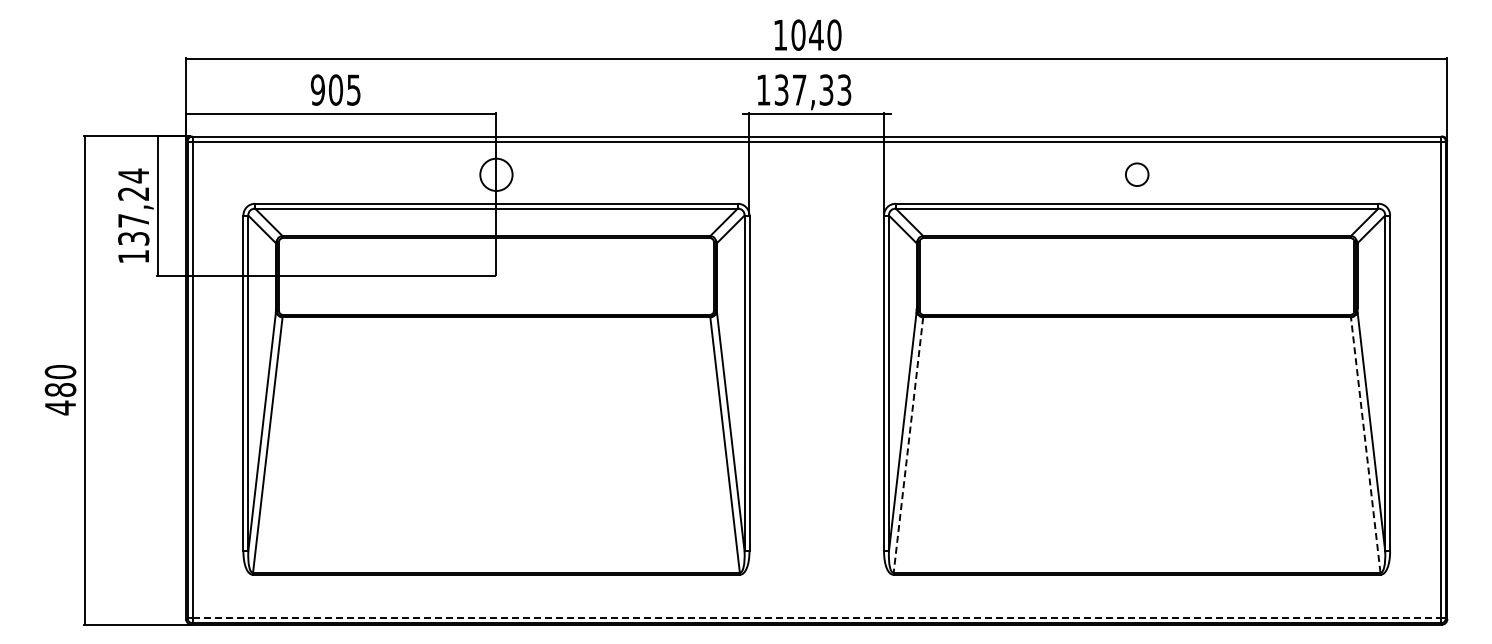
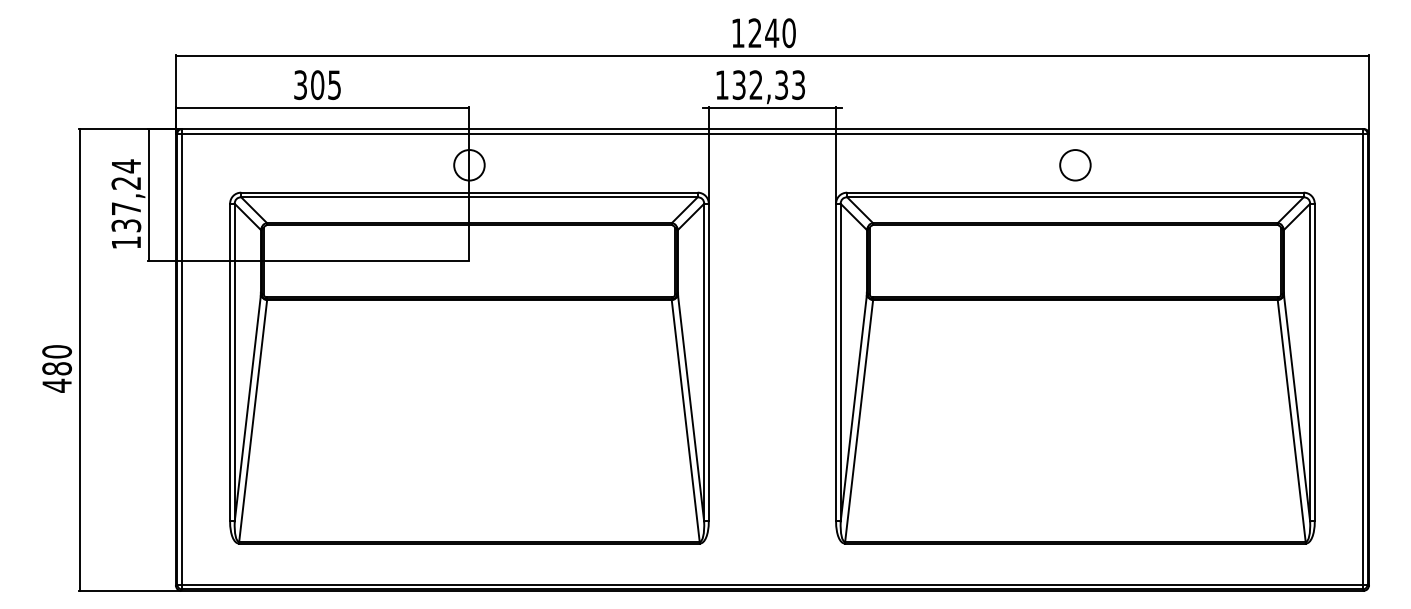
text: (798, 34) -> (755, 32), 1040 -> 1240
text: (317, 89) -> (300, 84), 905 -> 305
text: (799, 89) -> (756, 84), 137,33 -> 132,33
circle: (1137, 174) -> (1075, 164), size x1.43
line: (908, 445) -> (859, 421), dashed -> solid
line: (1365, 445) -> (1291, 421), dashed -> solid
line: (817, 618) -> (773, 584), dashed -> solid

